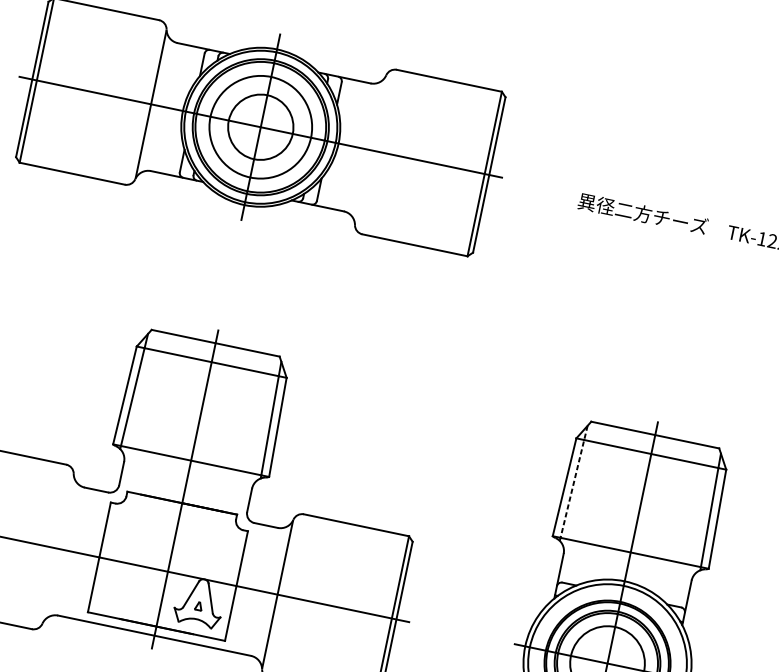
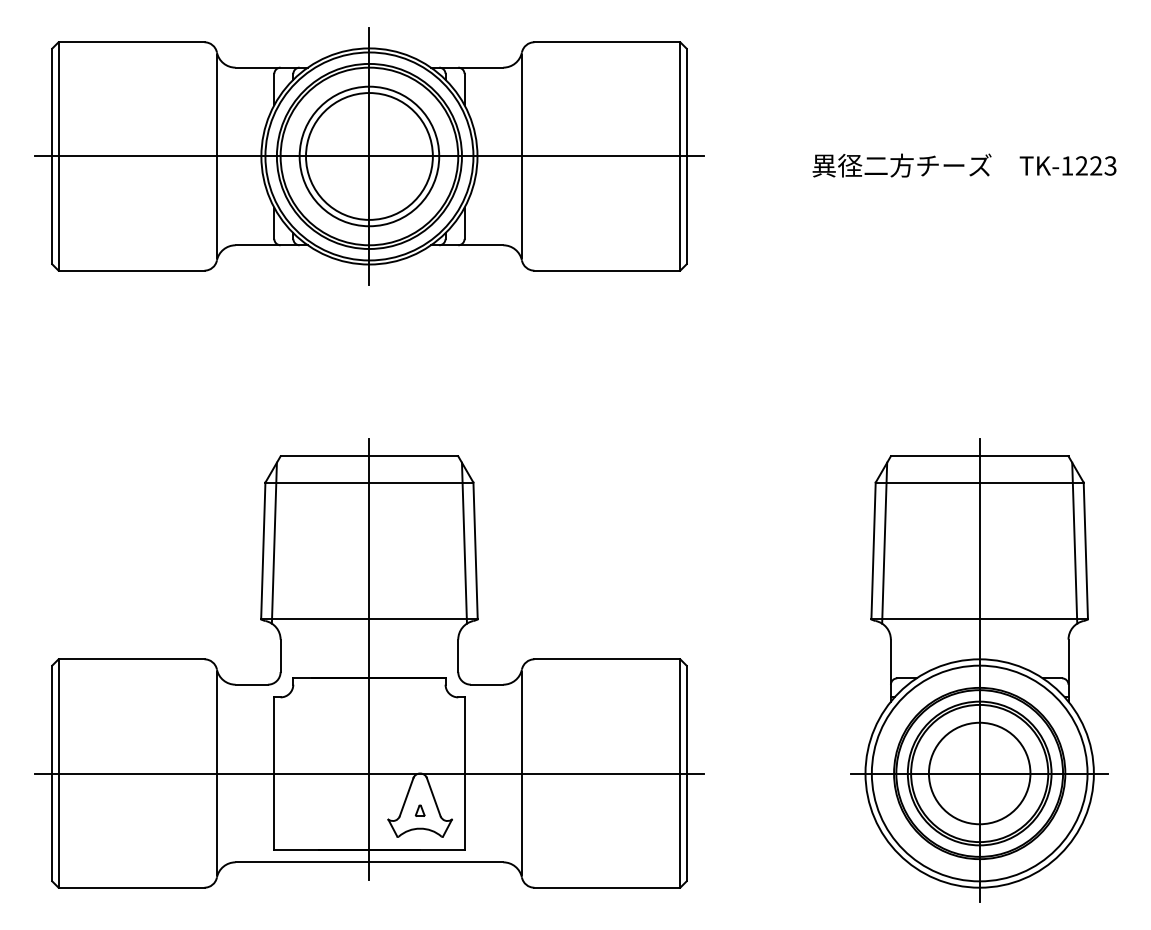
circle: (260, 127) -> (369, 156), size x1.43
line: (370, 149) -> (521, 155), added
line: (573, 483) -> (884, 543), dashed -> solid
line: (58, 548) -> (217, 773), added

